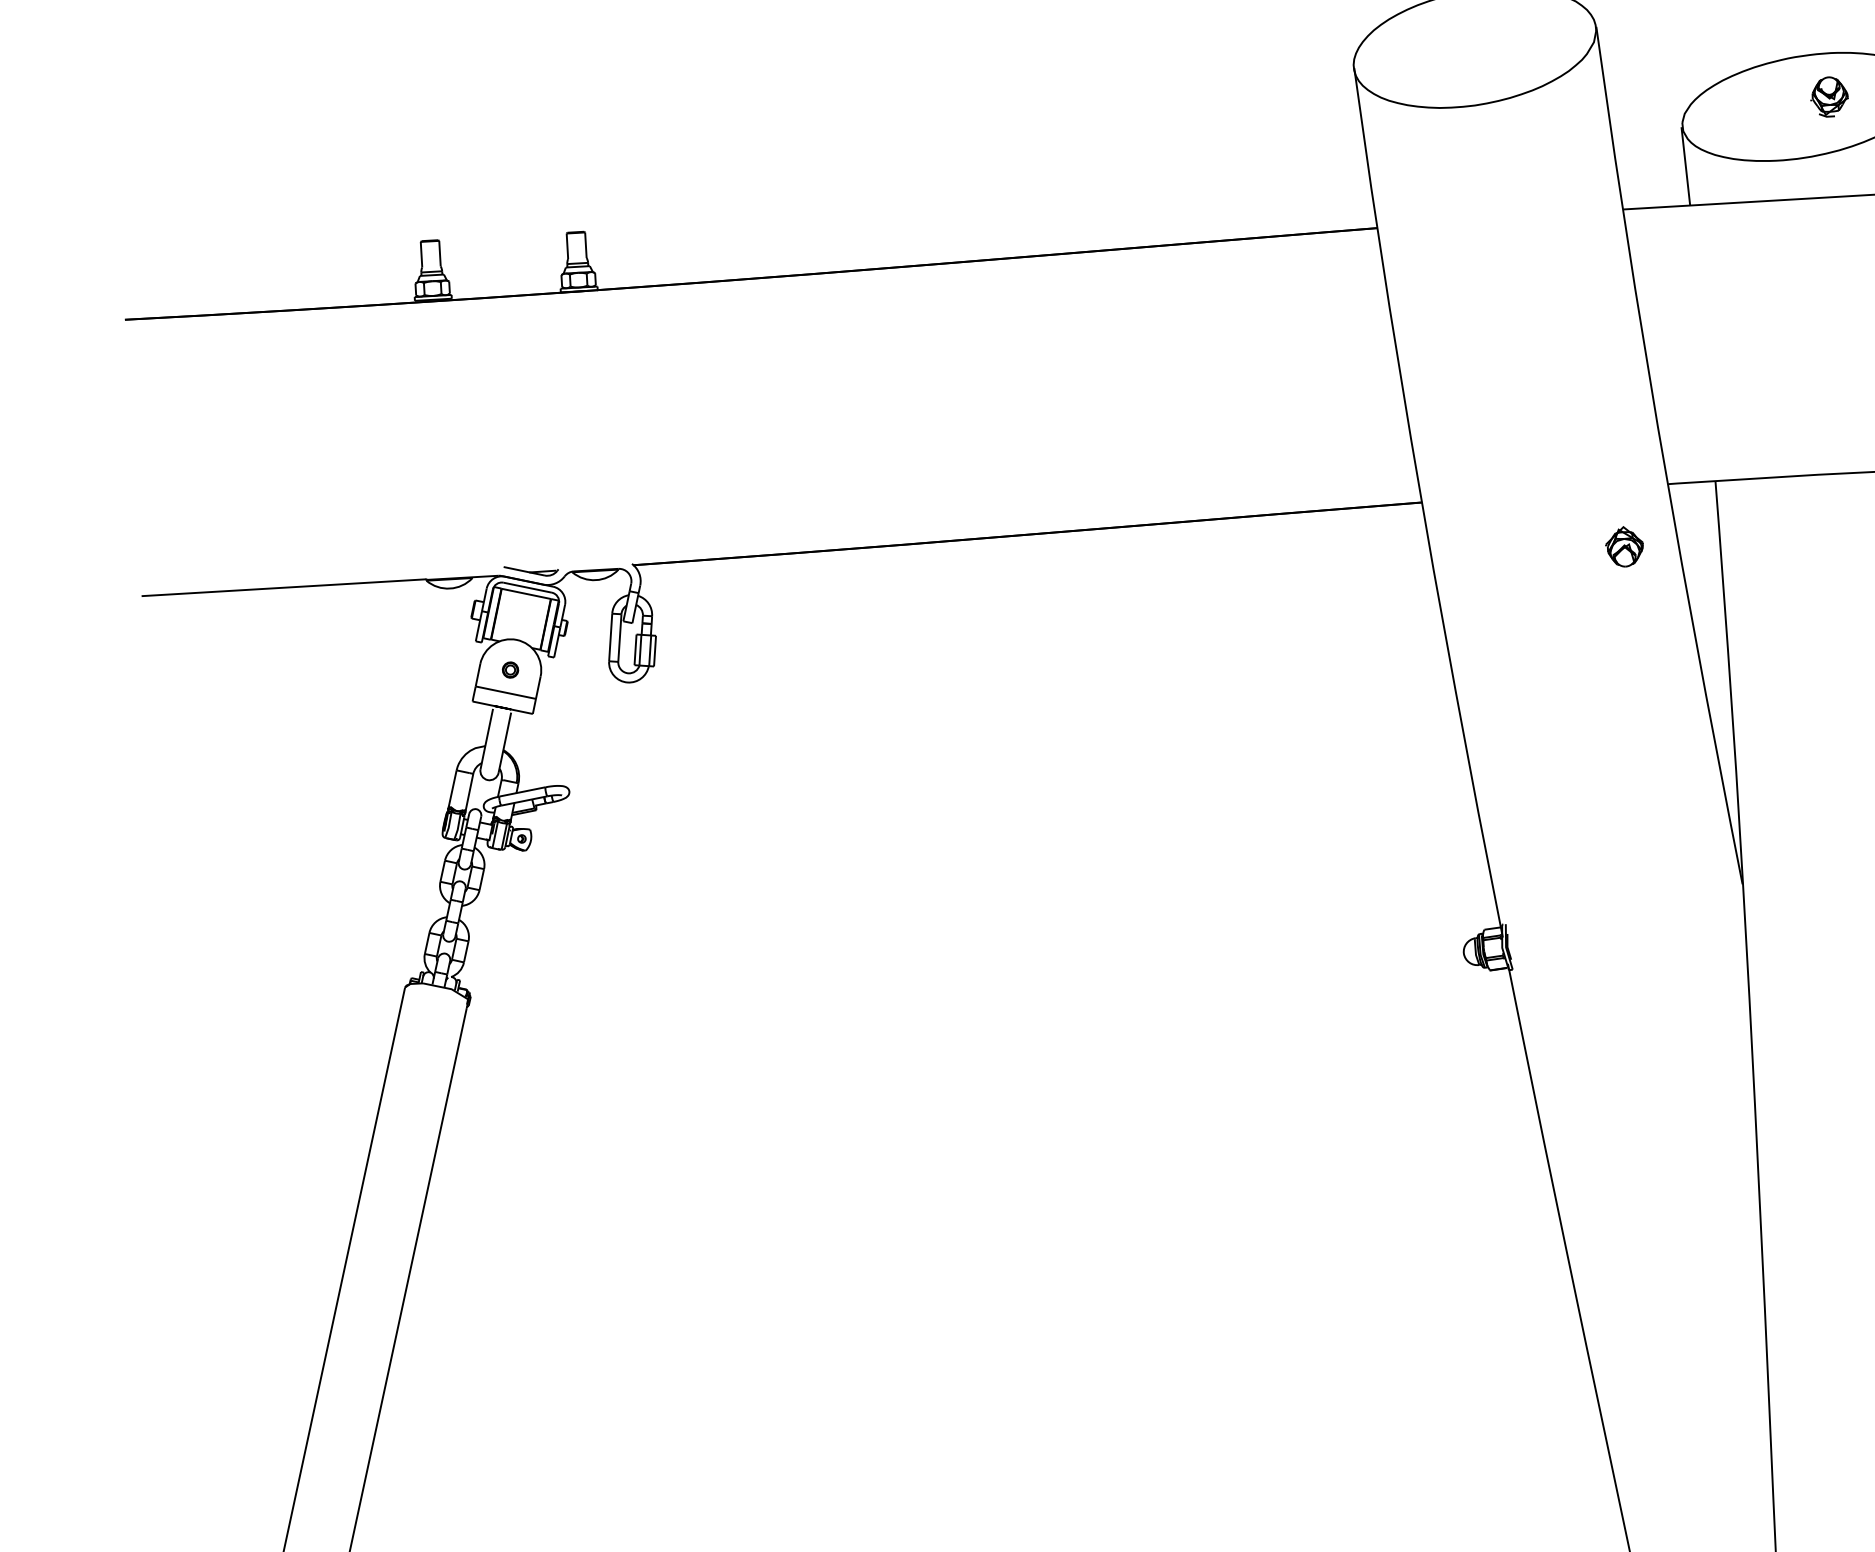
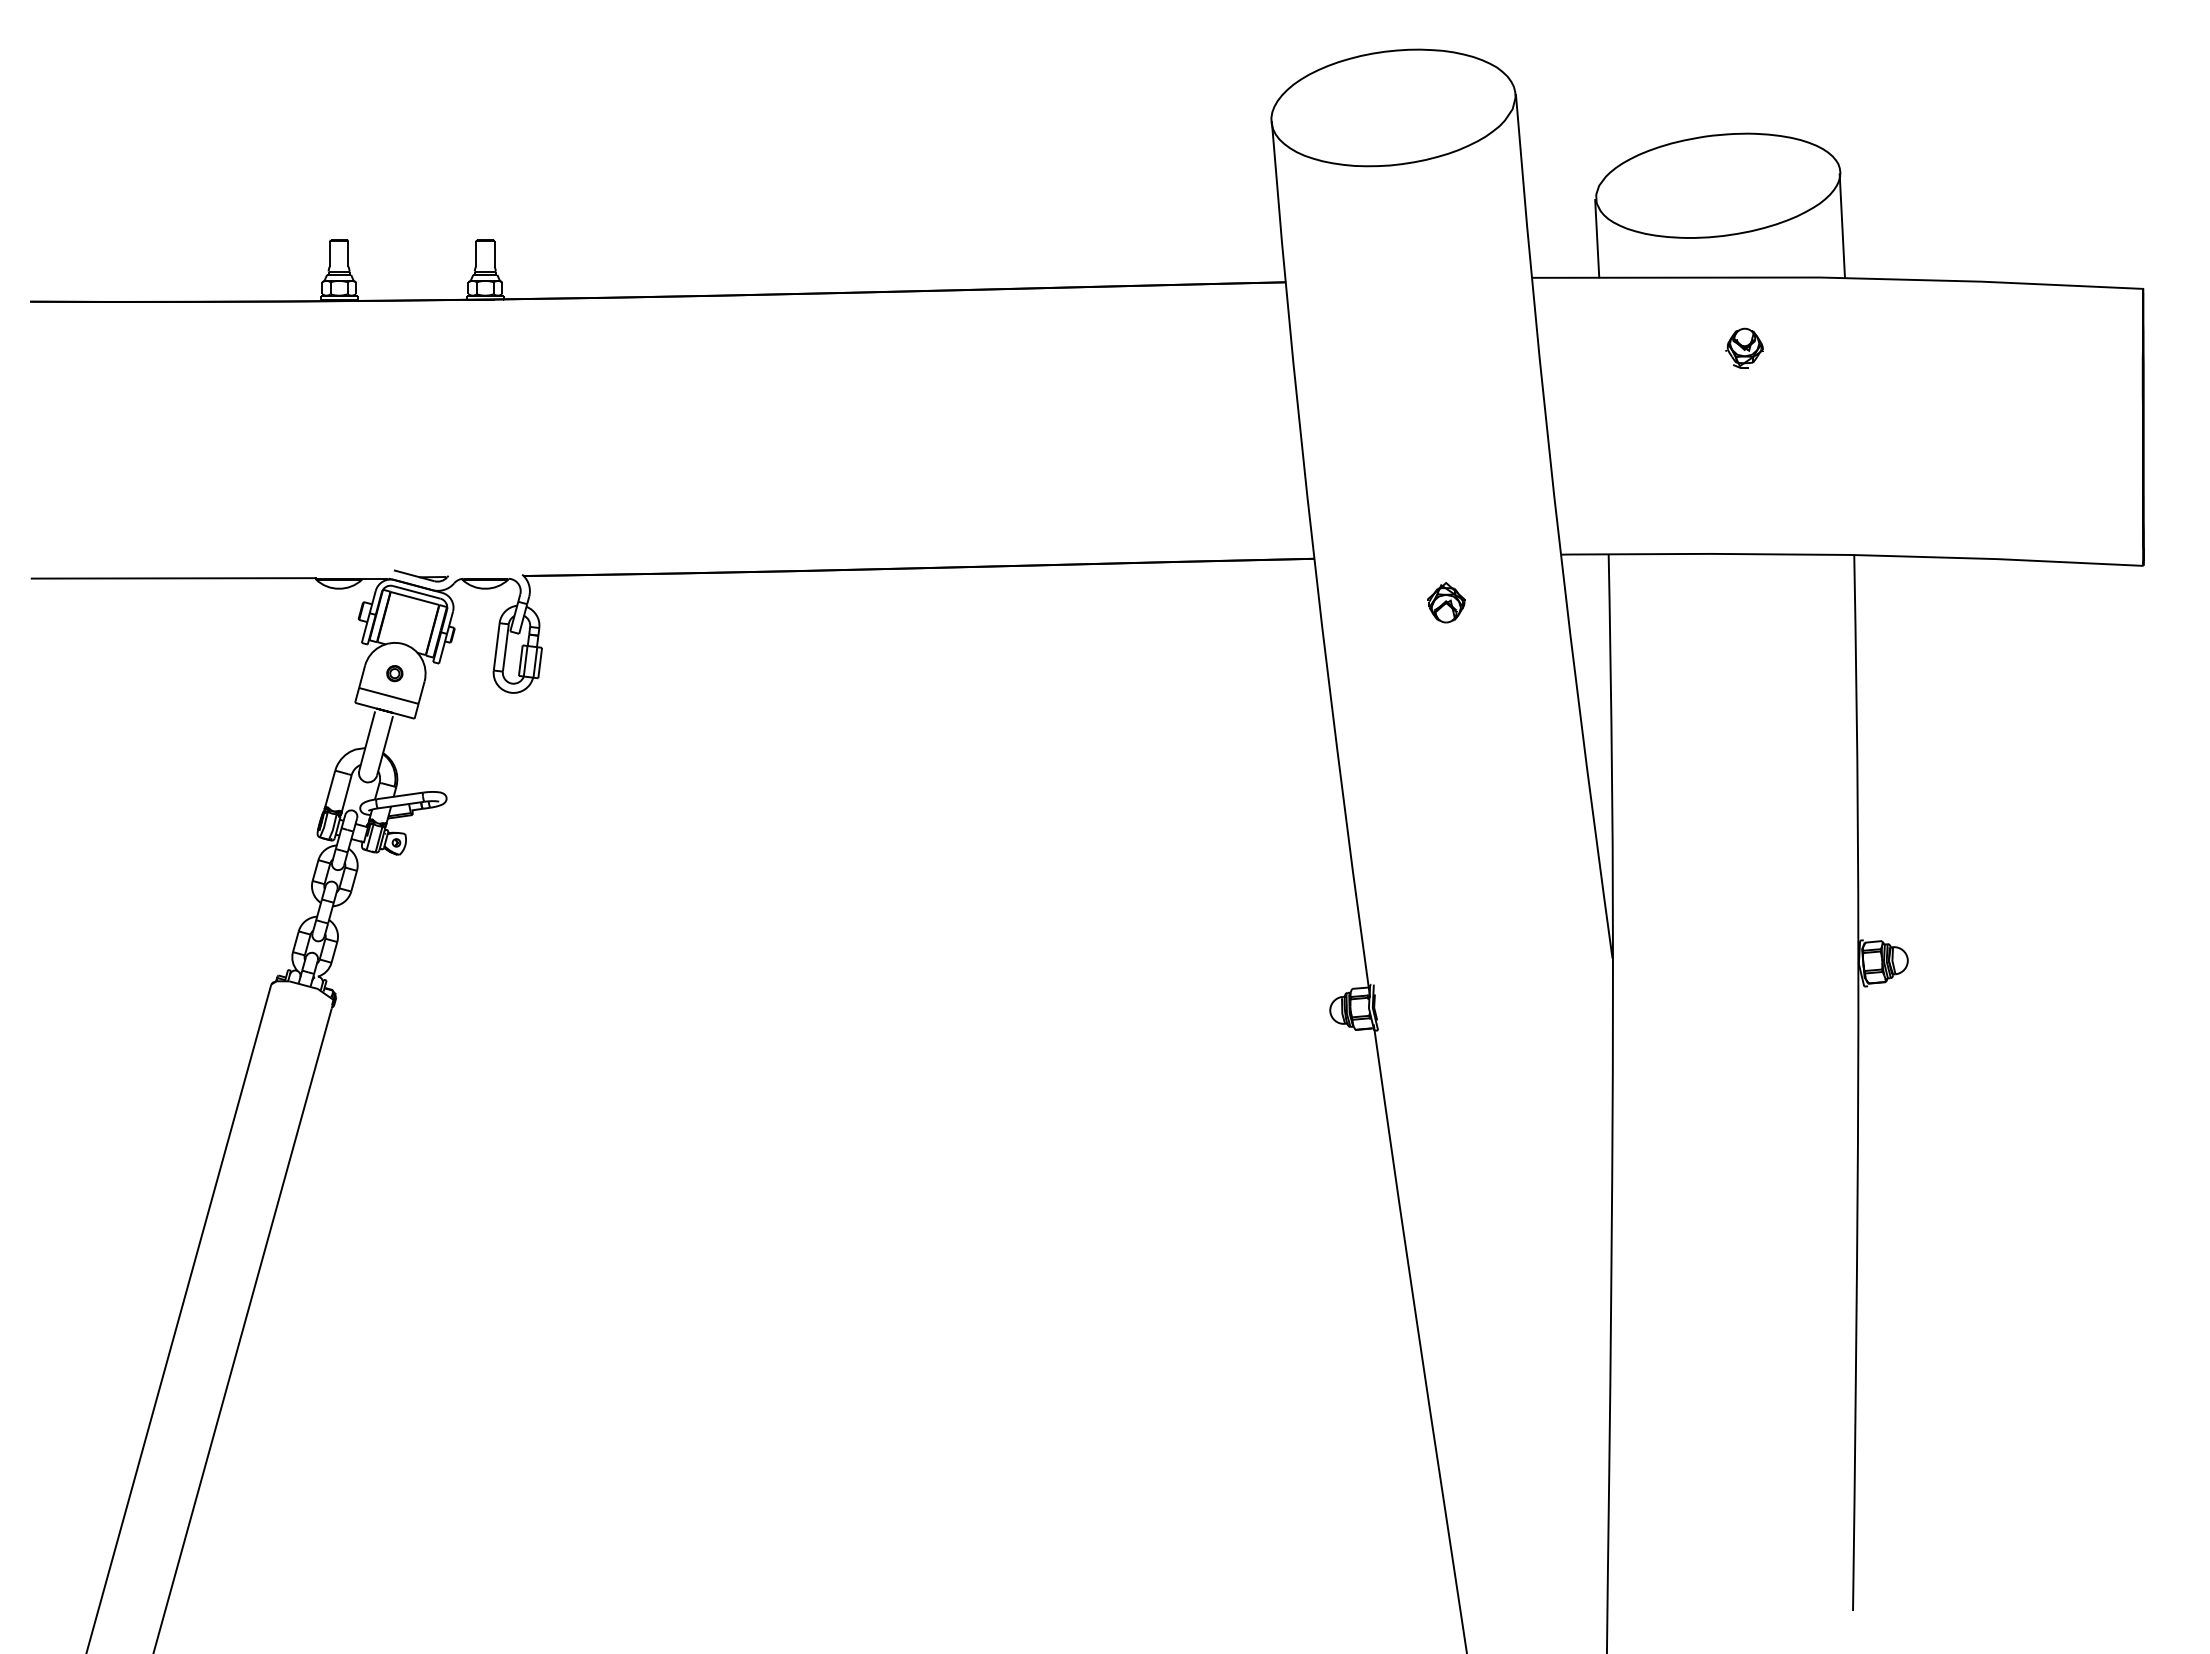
part: (1829, 96) -> (1744, 347), moved
part: (1624, 546) -> (1446, 602), moved

